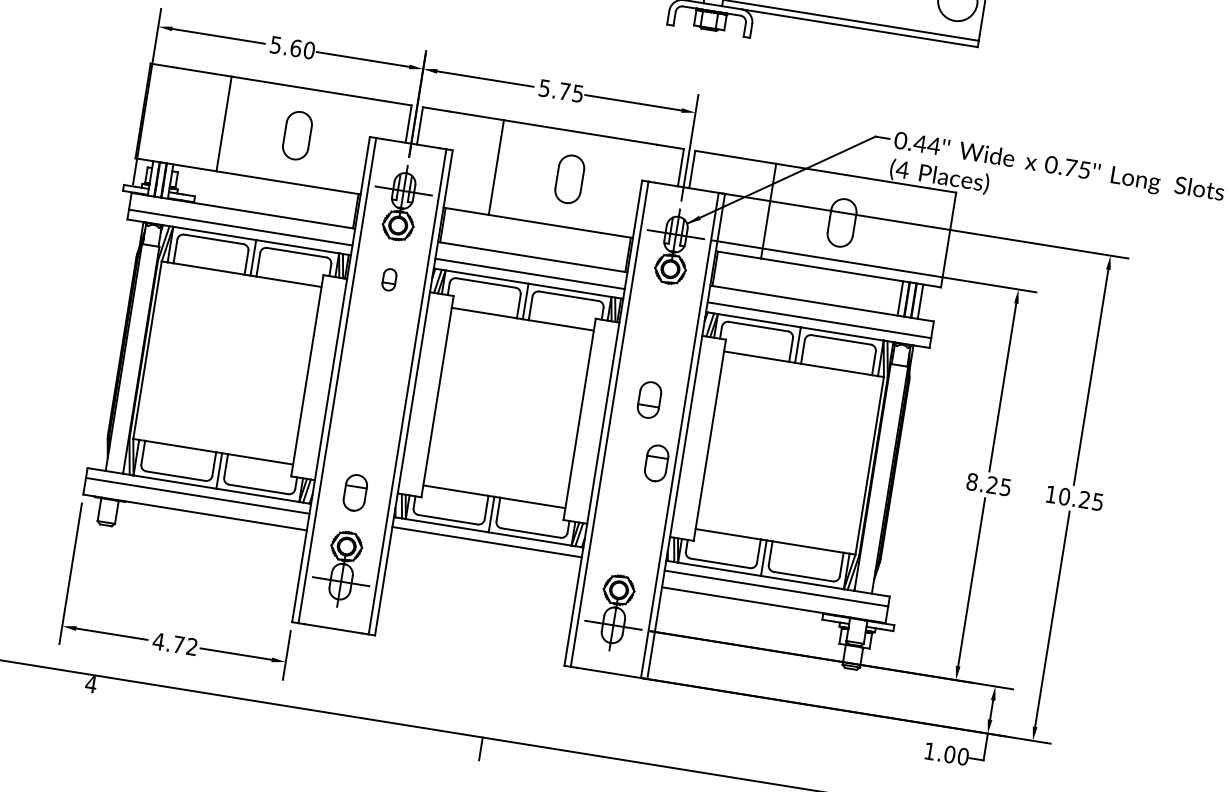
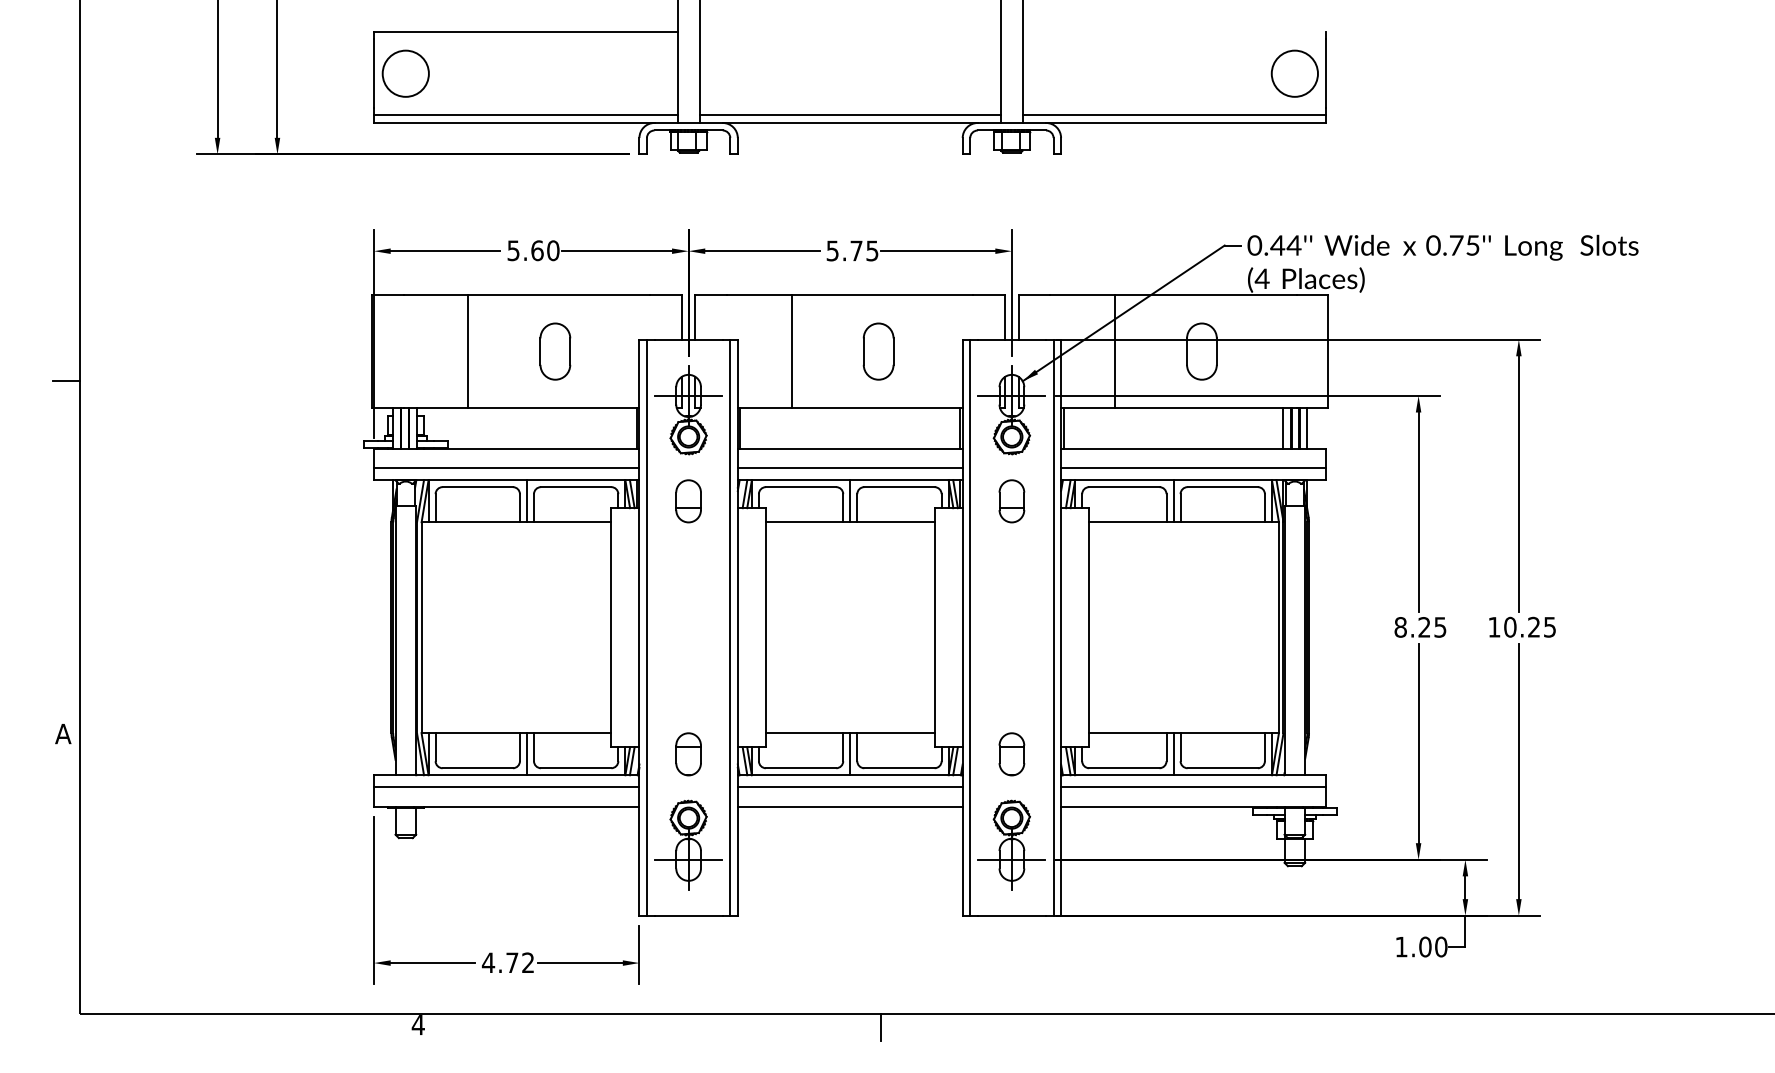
part: (389, 279) -> (688, 501), size x1.67
part: (649, 400) -> (1011, 501), moved
part: (656, 463) -> (1011, 754), moved
line: (483, 558) -> (849, 806), added

